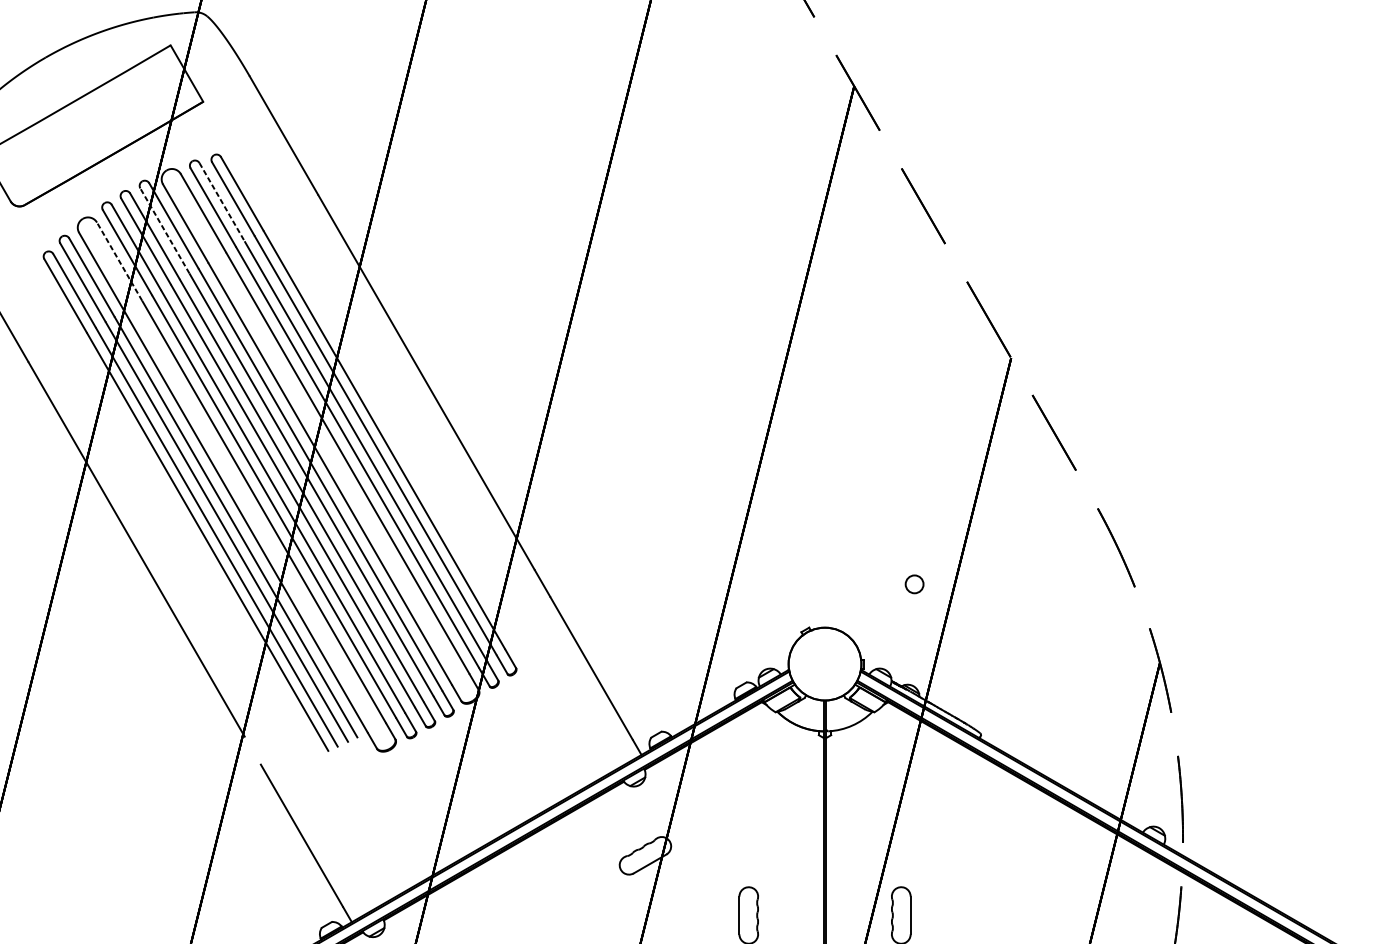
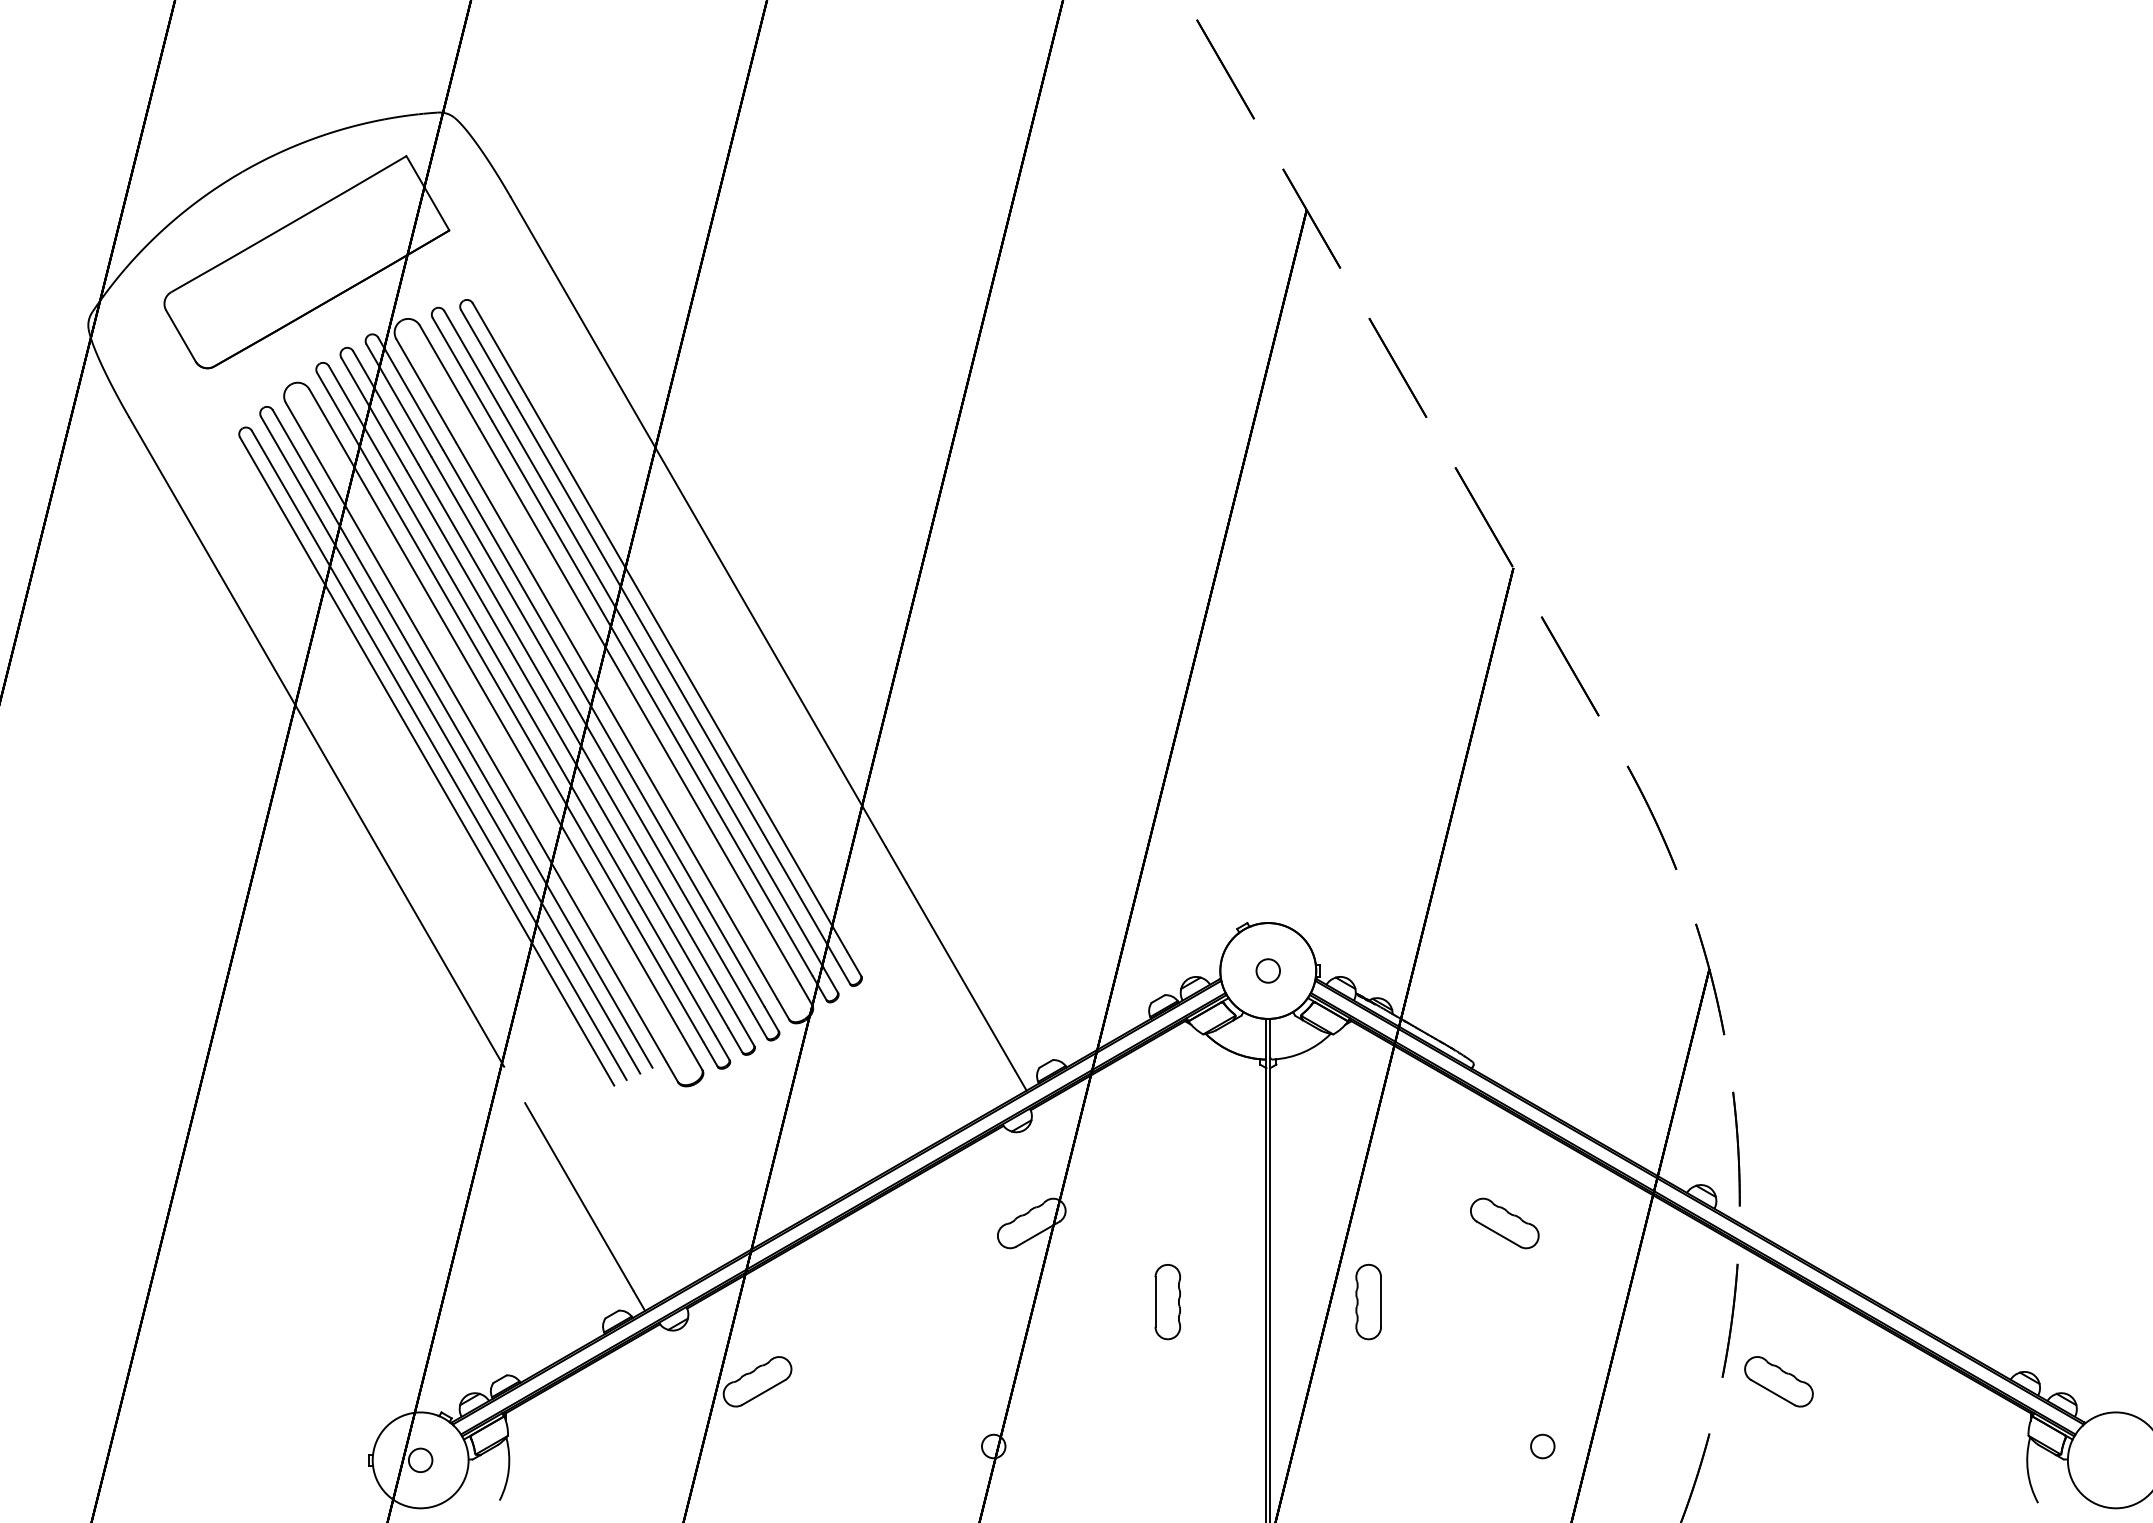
line: (222, 202) -> (474, 363), dashed -> solid
line: (164, 230) -> (398, 400), dashed -> solid
line: (119, 261) -> (338, 440), dashed -> solid
circle: (914, 584) -> (1267, 970), moved
part: (1004, 855) -> (1504, 1223), added

